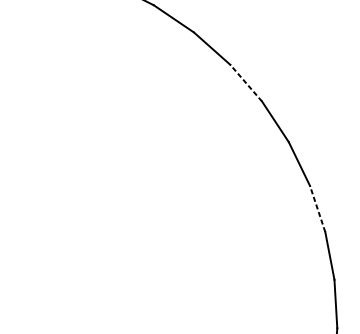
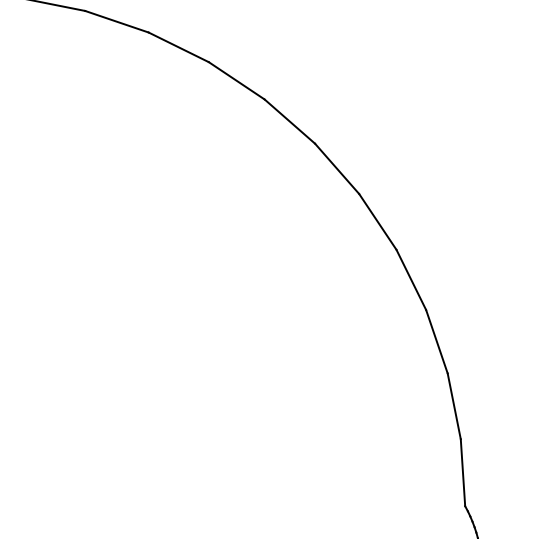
line: (245, 83) -> (289, 121), dashed -> solid
line: (317, 208) -> (411, 279), dashed -> solid

